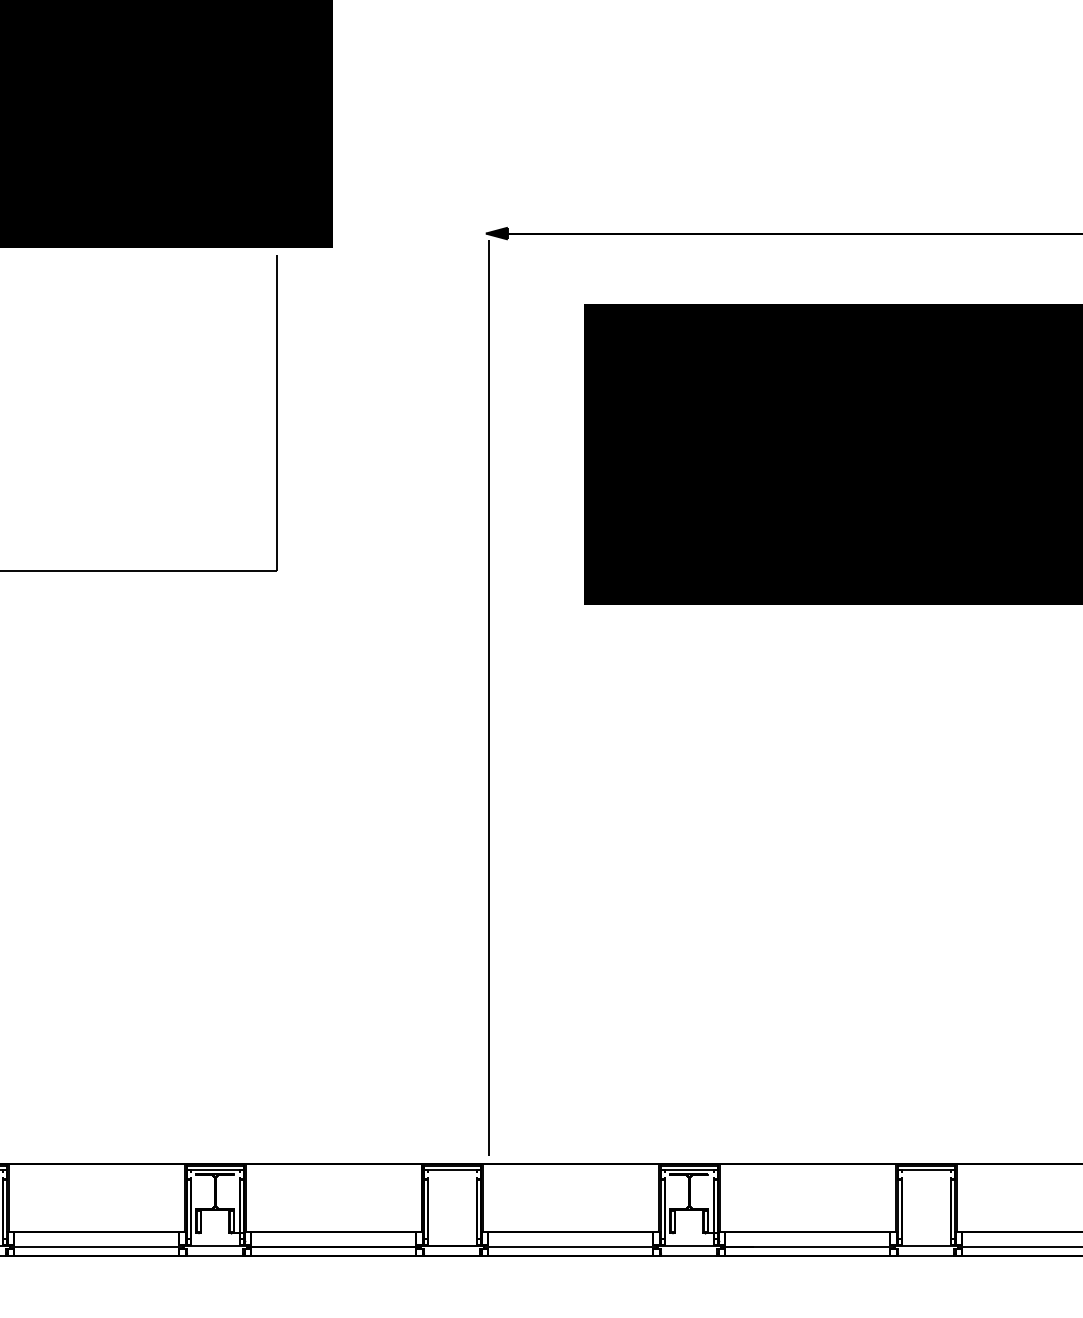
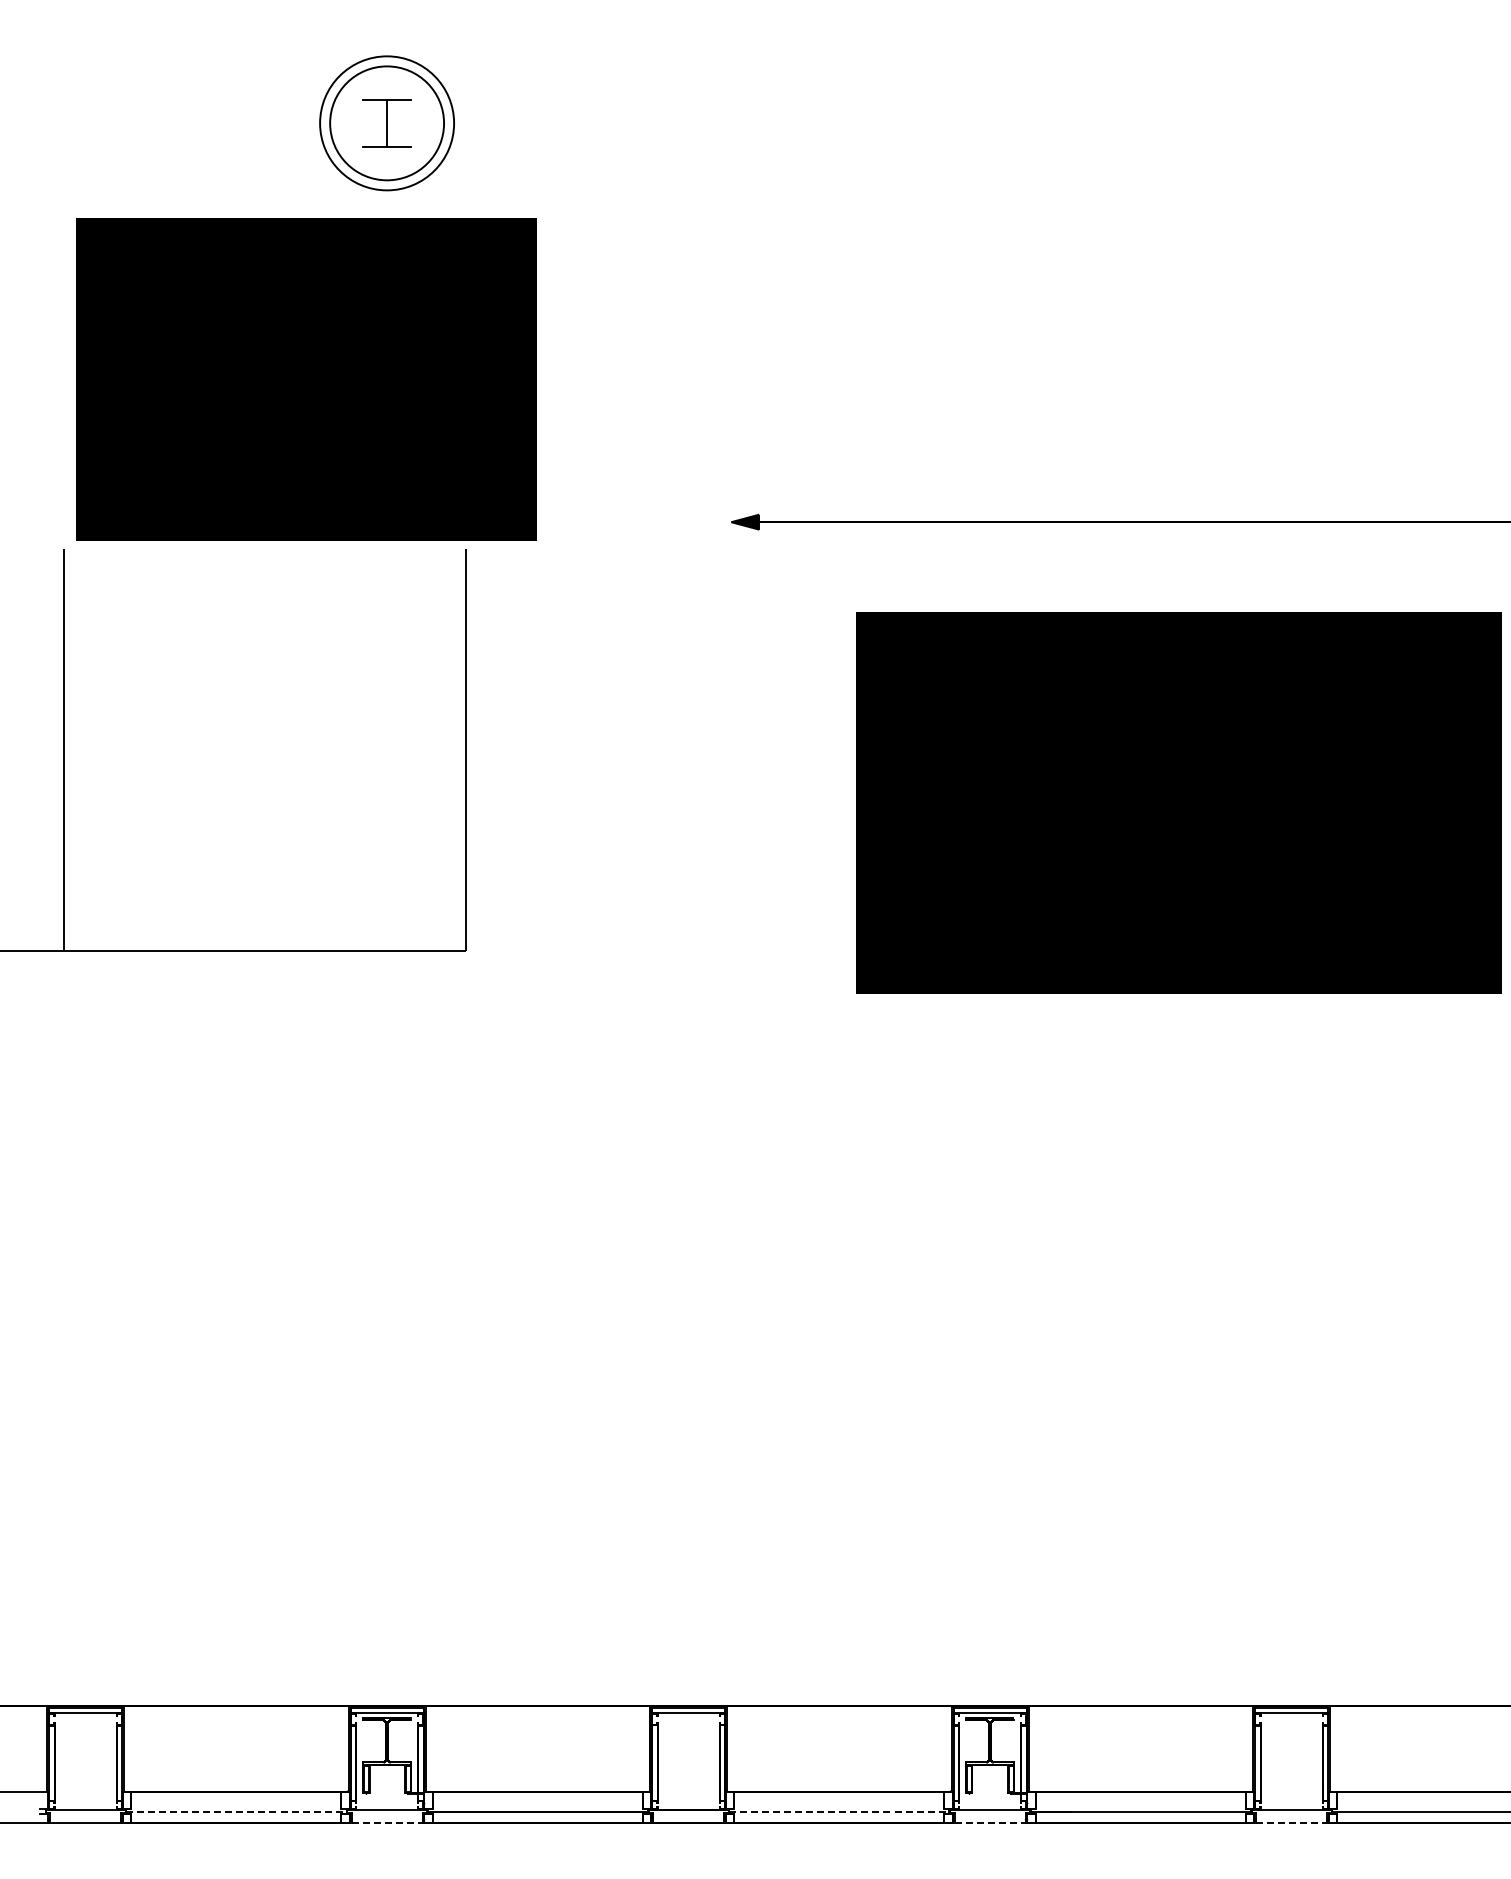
line: (489, 697) -> (735, 1112), removed
line: (96, 1247) -> (236, 1811), solid -> dashed
line: (570, 1247) -> (839, 1811), solid -> dashed
line: (215, 1255) -> (387, 1822), solid -> dashed
line: (689, 1255) -> (990, 1822), solid -> dashed
line: (926, 1255) -> (1291, 1822), solid -> dashed

